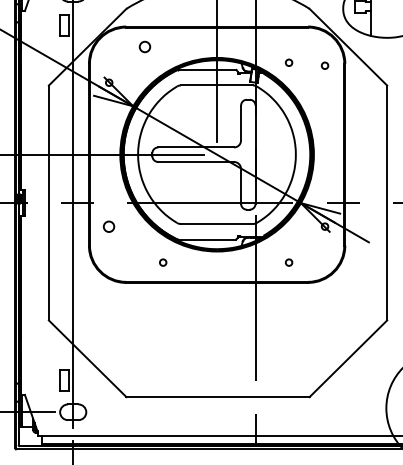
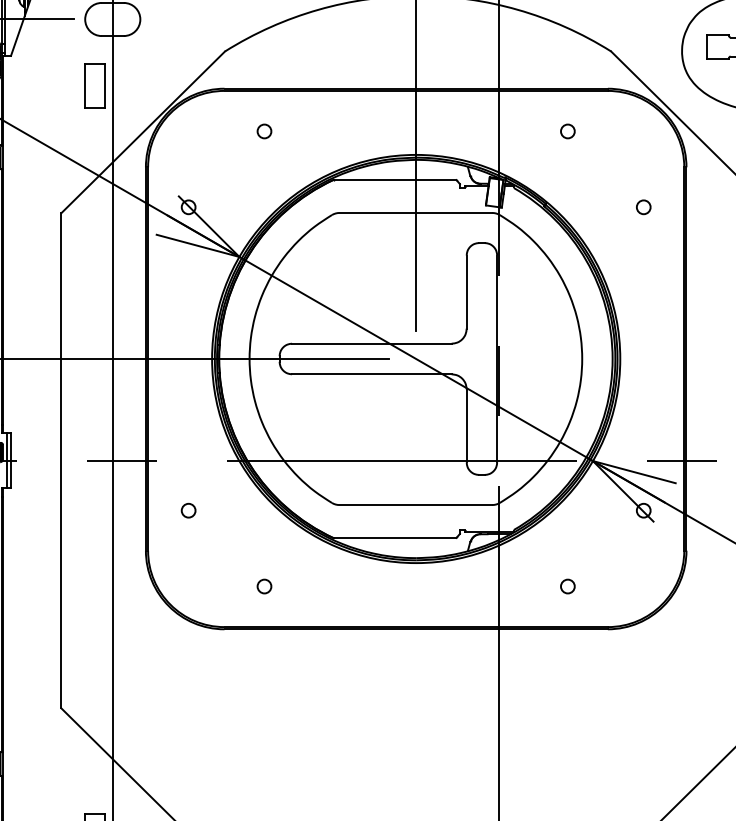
circle: (145, 46) -> (265, 130), size x0.62
circle: (288, 62) -> (566, 130), moved
circle: (324, 65) -> (642, 206), moved
circle: (109, 226) -> (189, 510), size x0.62
circle: (163, 262) -> (265, 586), moved

